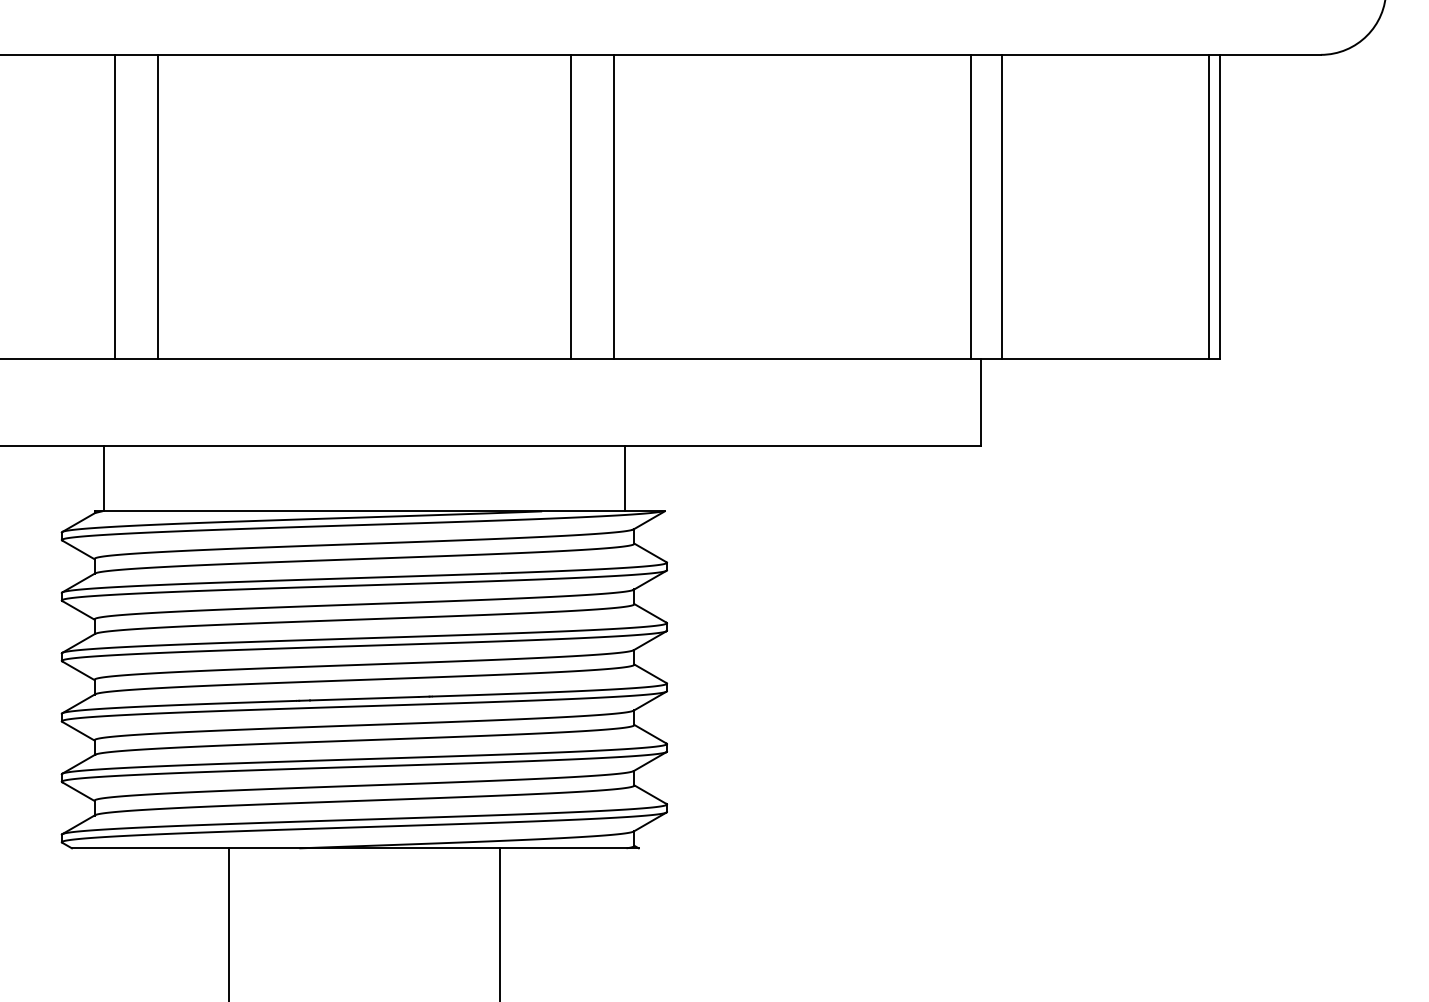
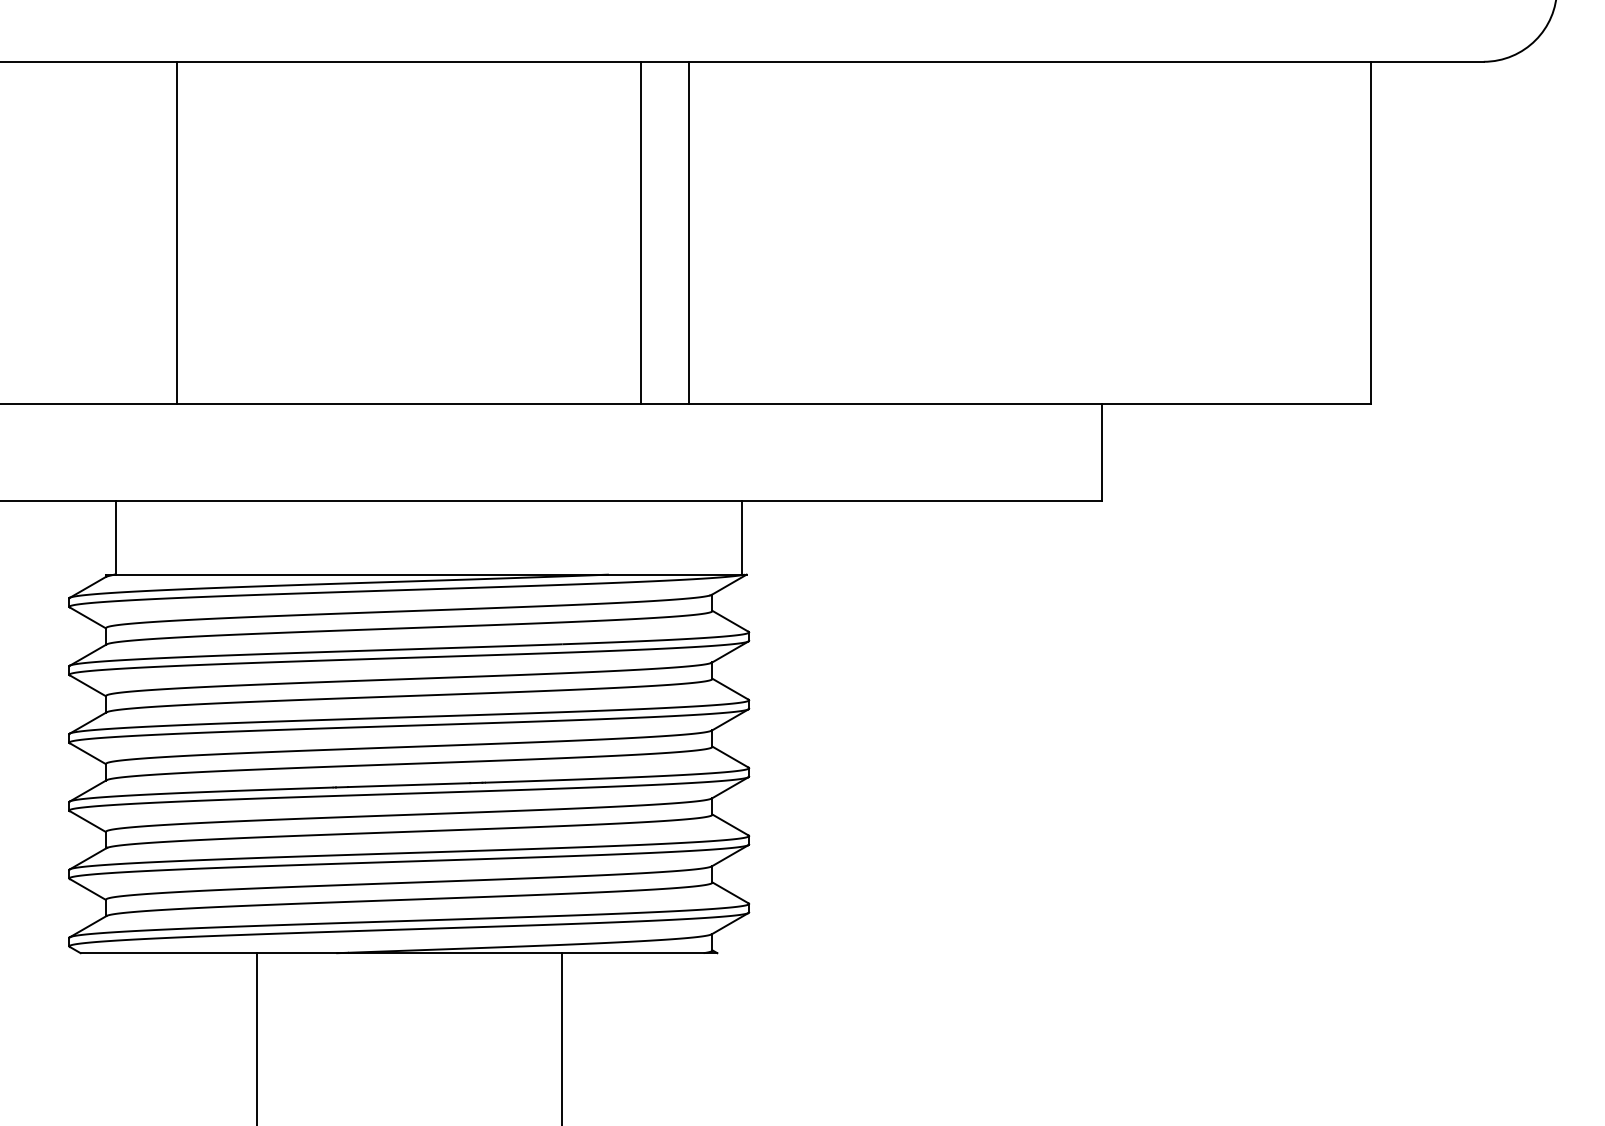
line: (115, 206) -> (129, 232), removed
line: (971, 206) -> (1091, 232), removed
line: (1002, 206) -> (1126, 232), removed
line: (1208, 206) -> (1357, 232), removed
line: (625, 478) -> (741, 537), moved

